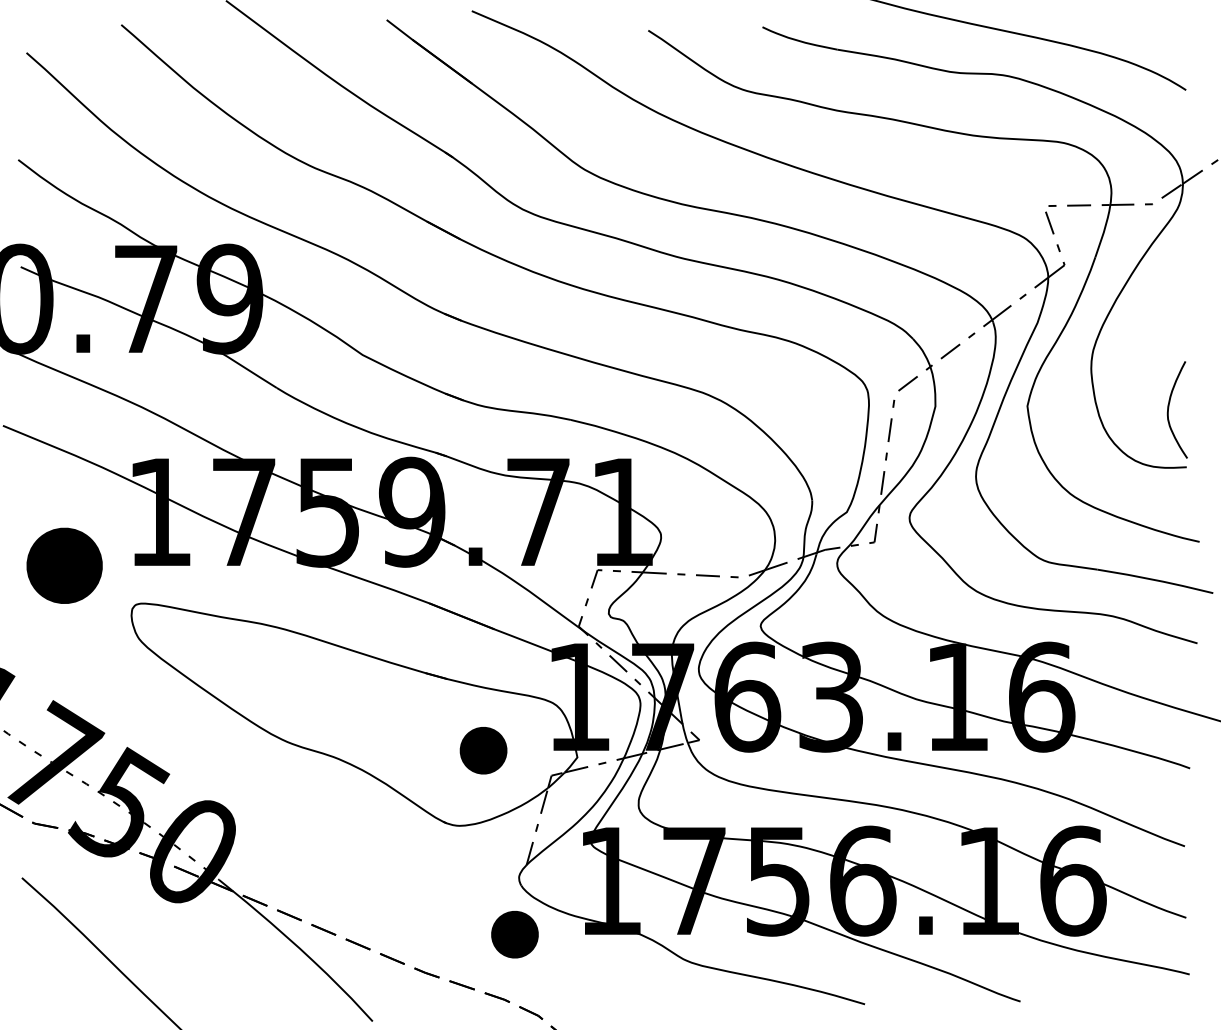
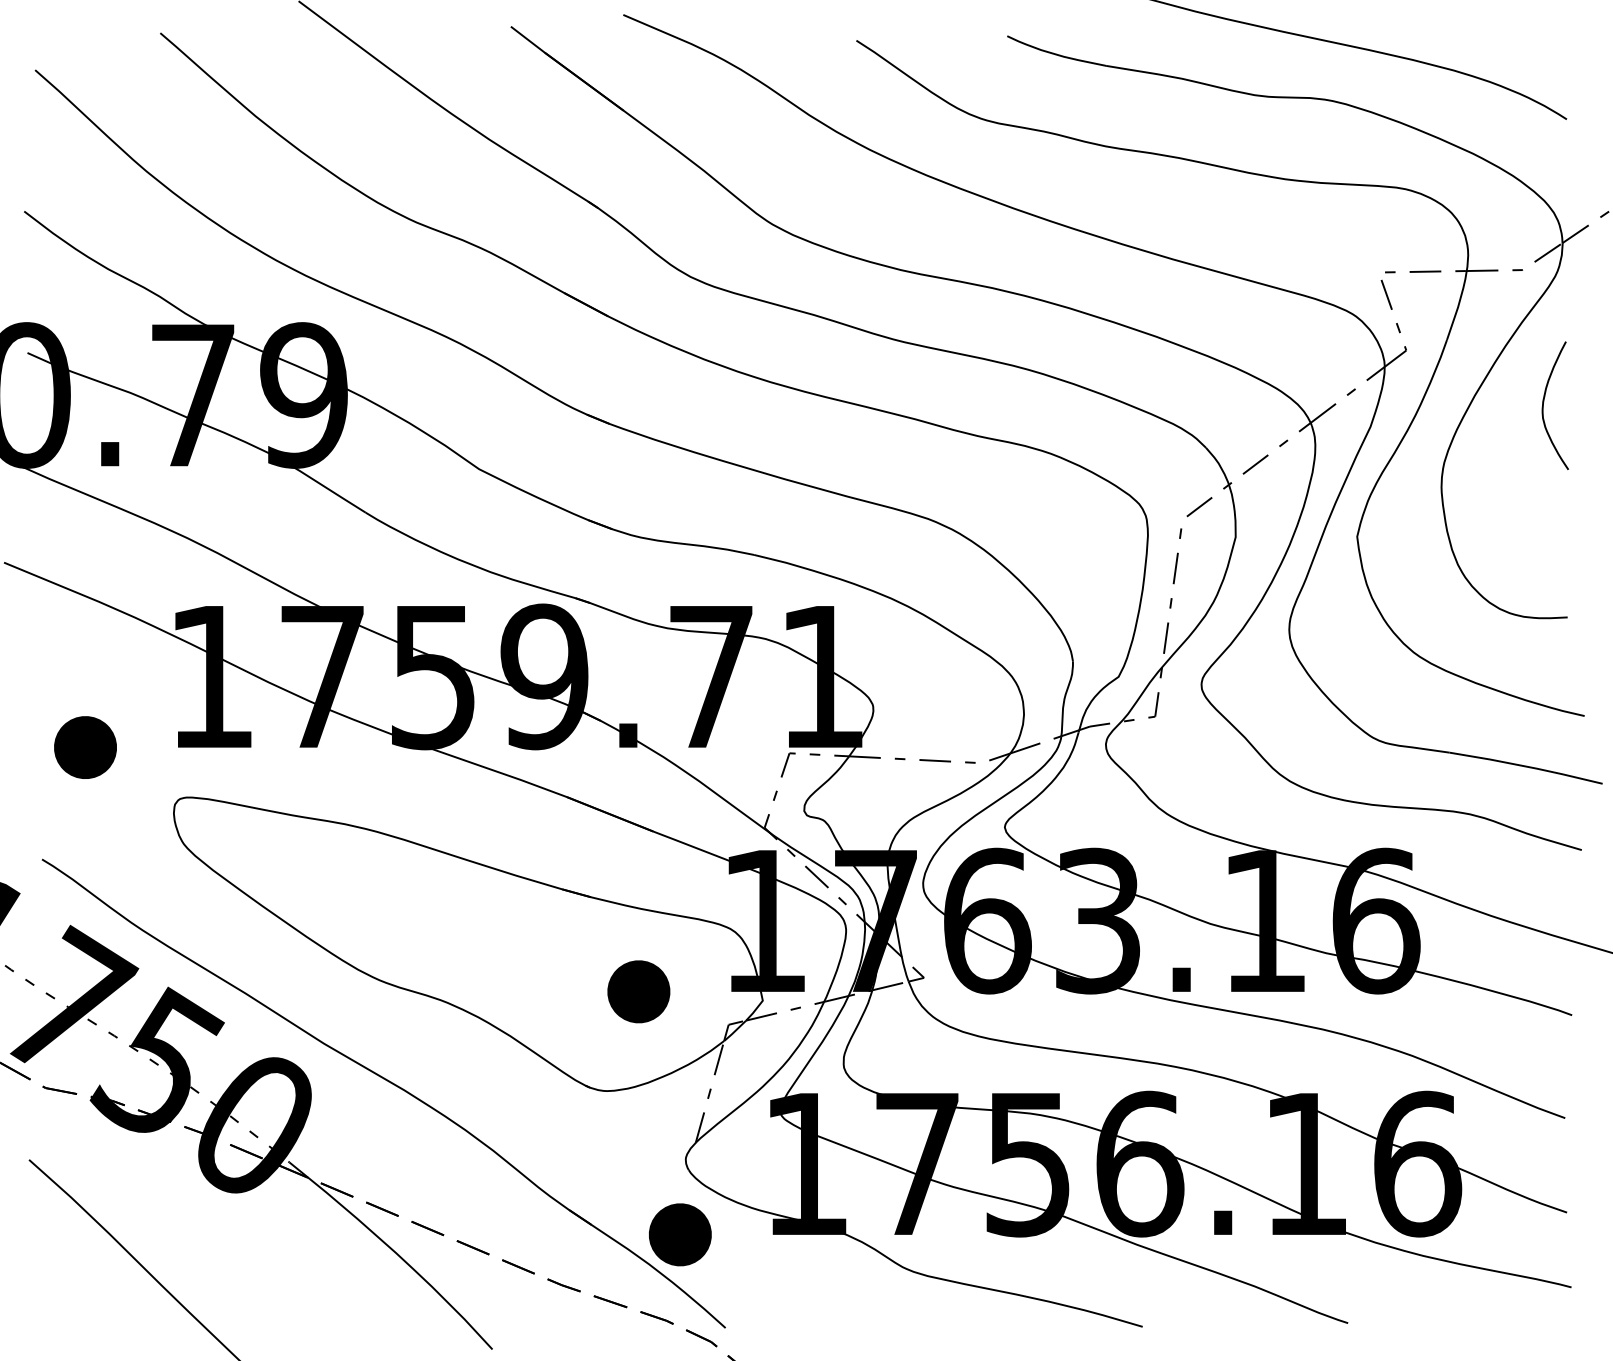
curve: (1169, 407) -> (1544, 402), moved
part: (64, 565) -> (85, 747), size x0.62
part: (294, 819) -> (388, 1082), added

